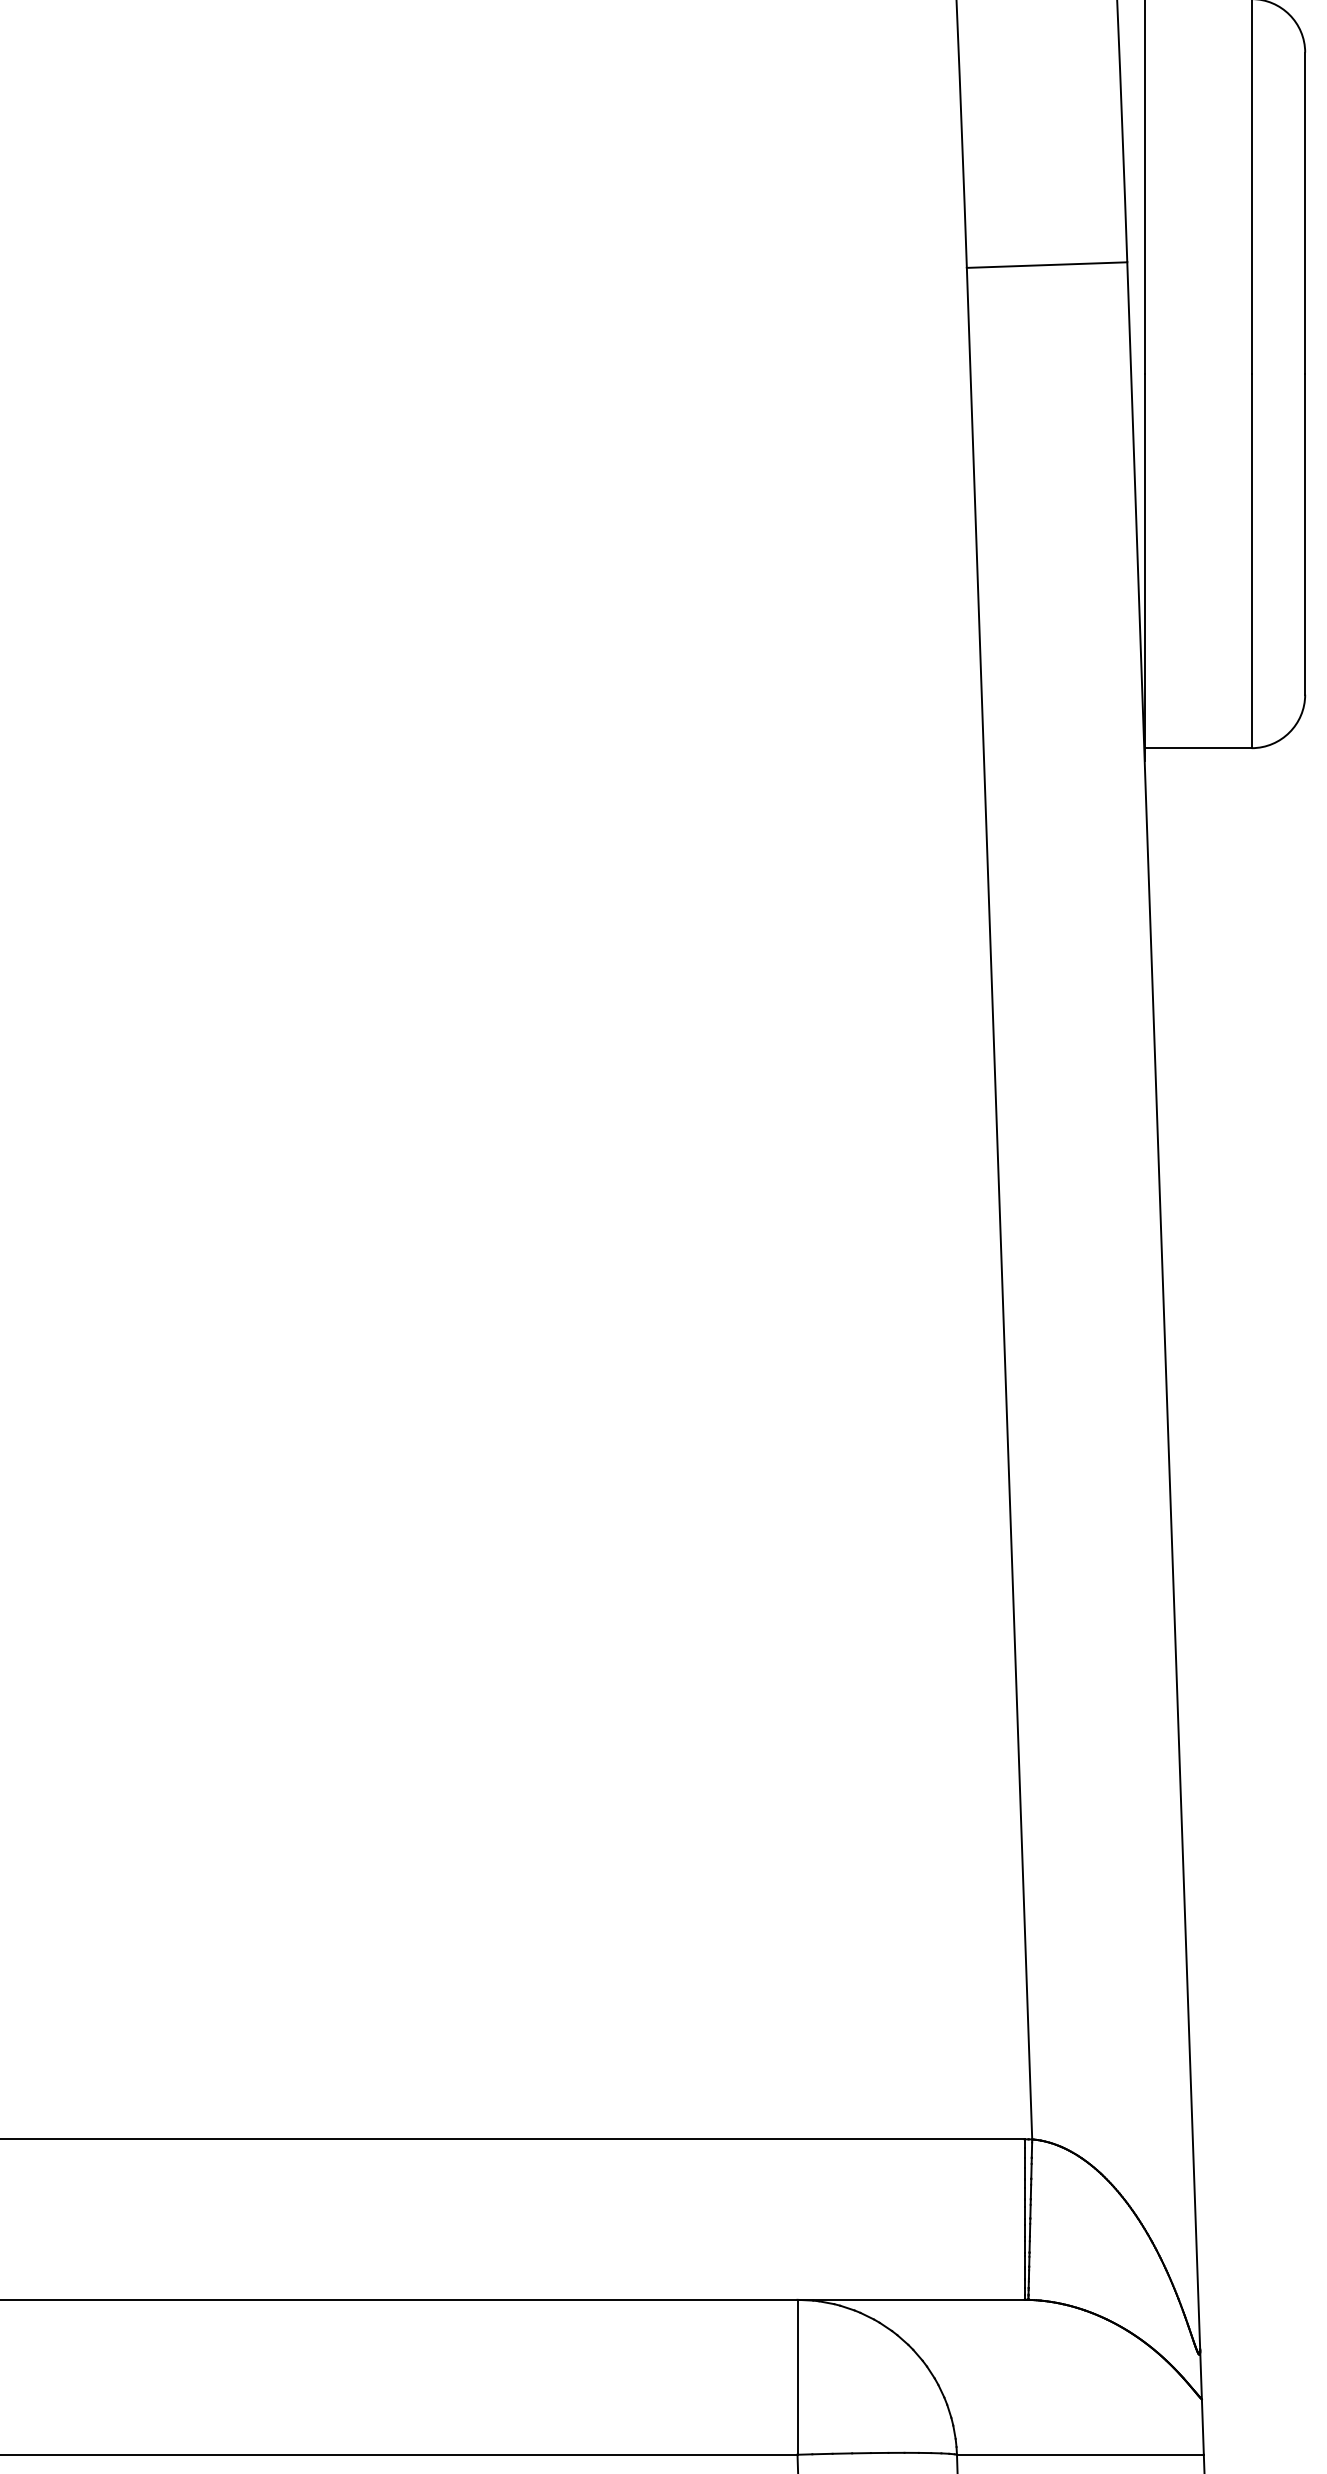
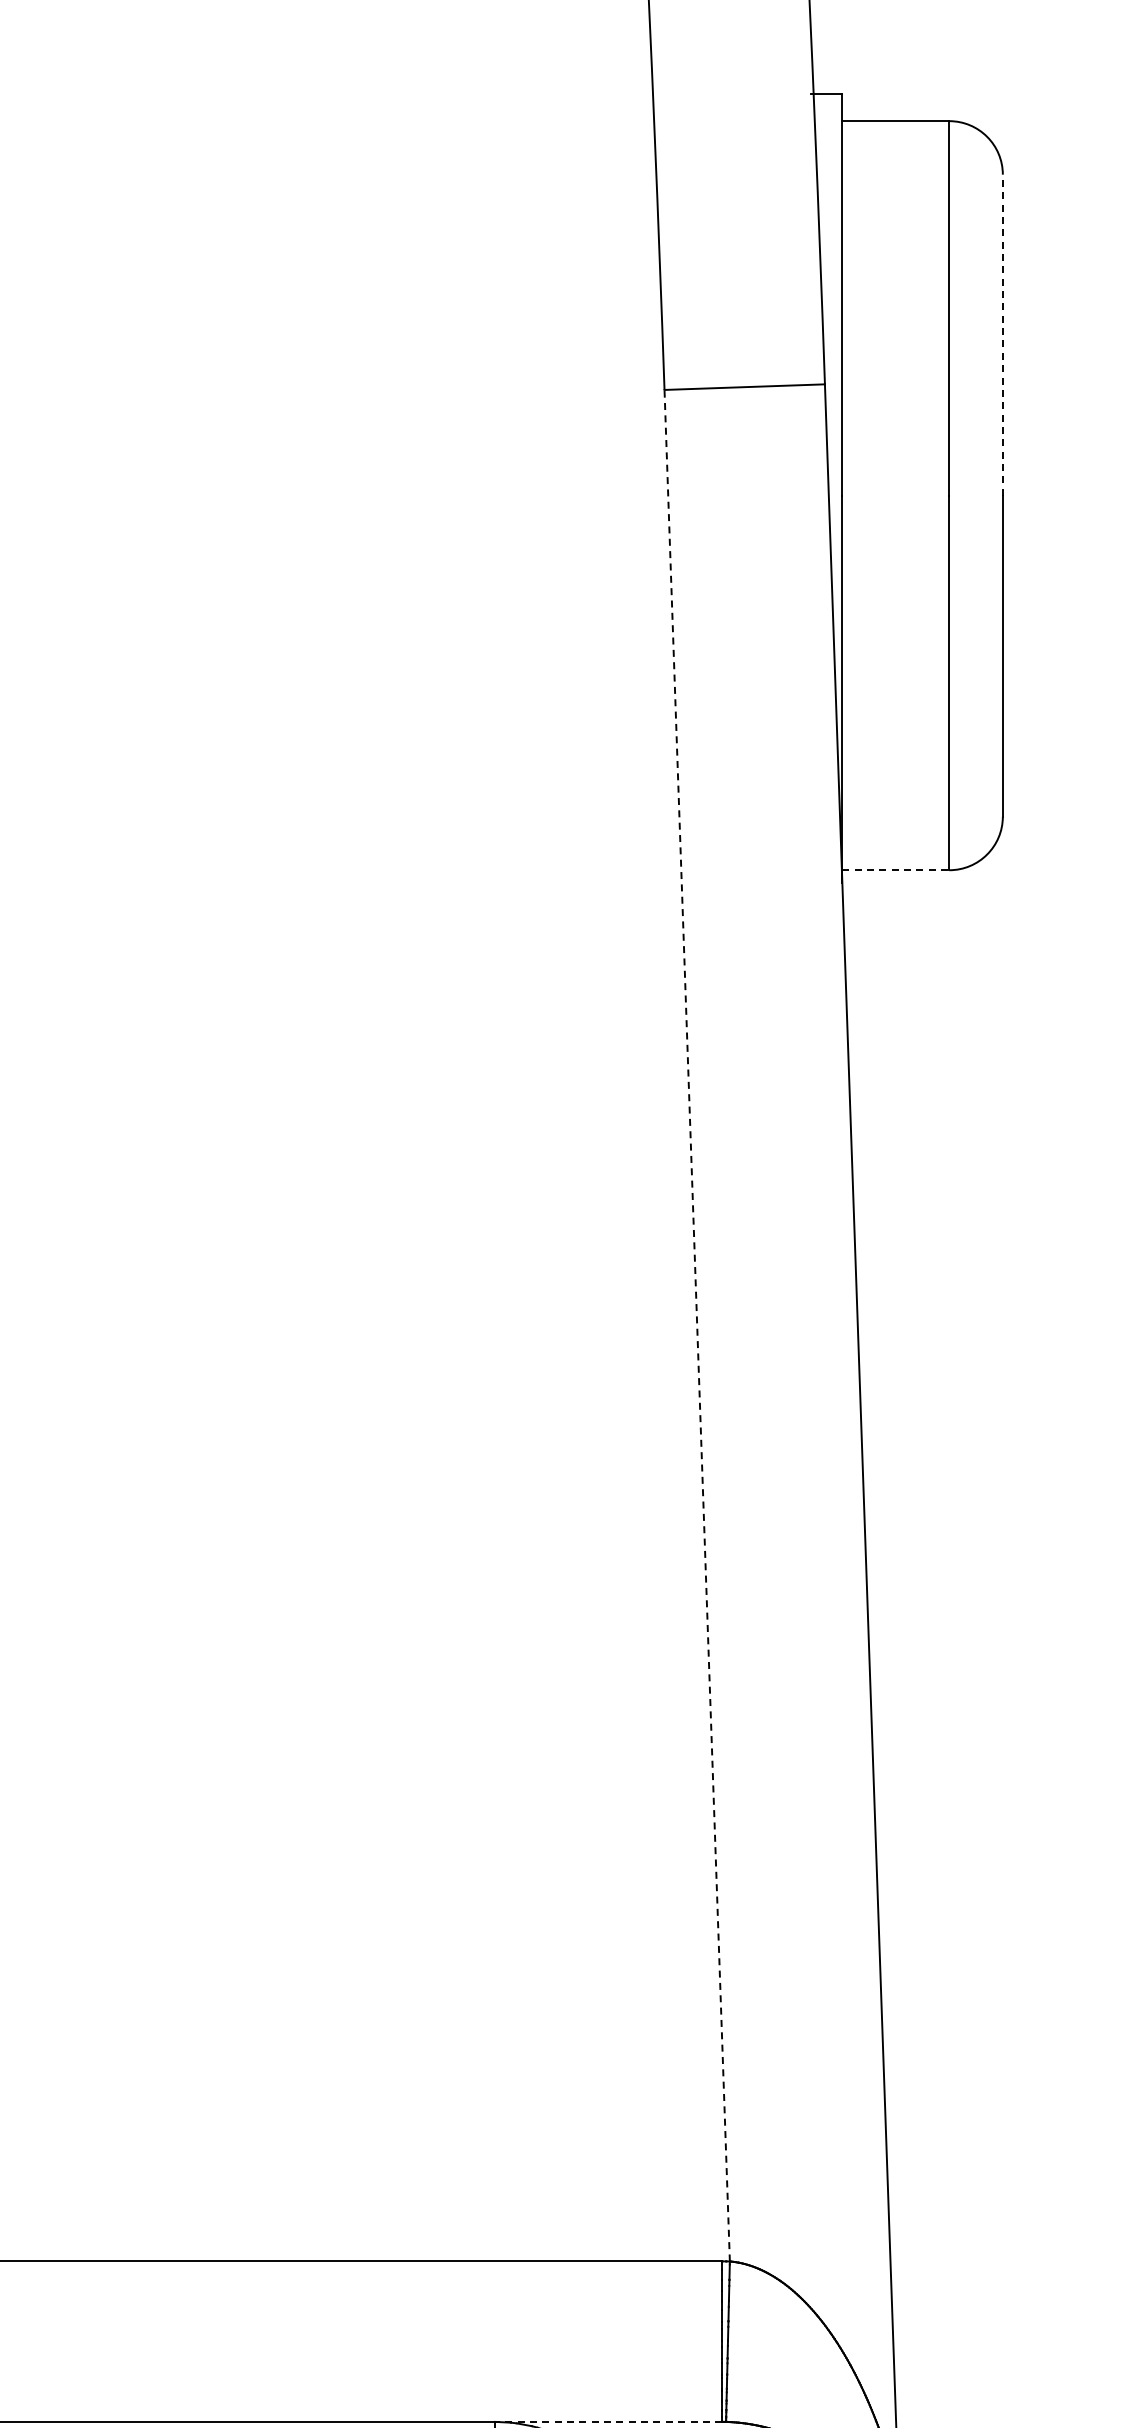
line: (1305, 213) -> (1003, 335), solid -> dashed
line: (1198, 748) -> (896, 870), solid -> dashed
line: (999, 1203) -> (697, 1325), solid -> dashed
line: (911, 2299) -> (609, 2421), solid -> dashed

